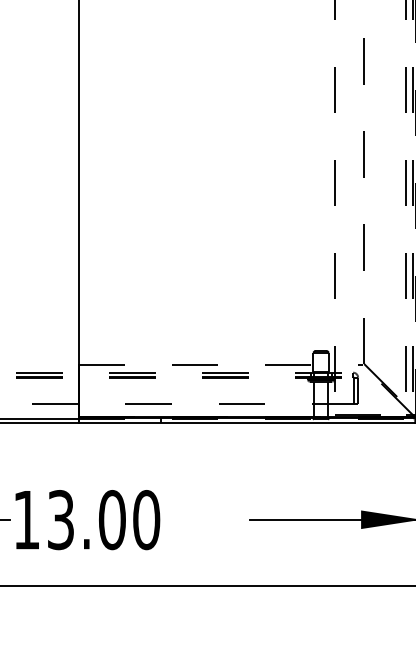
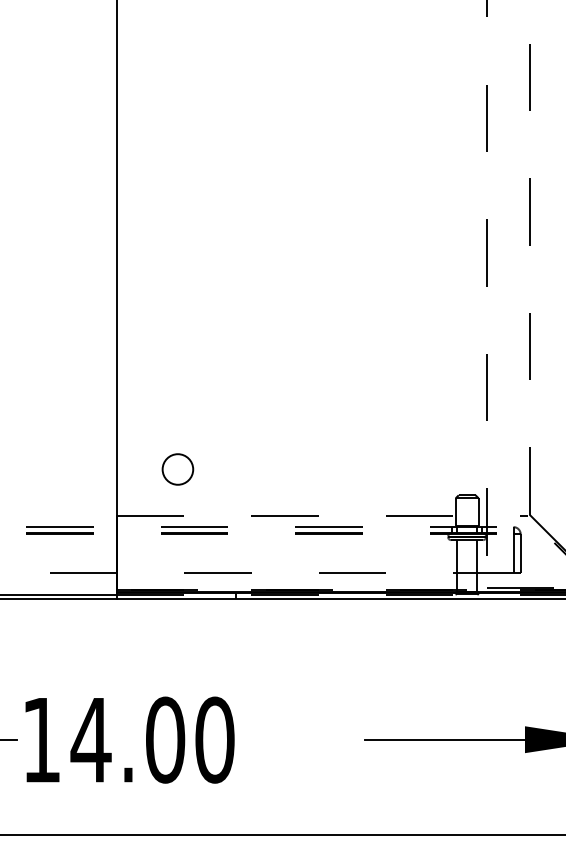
circle: (120, 332) -> (177, 469), added
text: (60, 520) -> (90, 740), 13.00 -> 14.00

